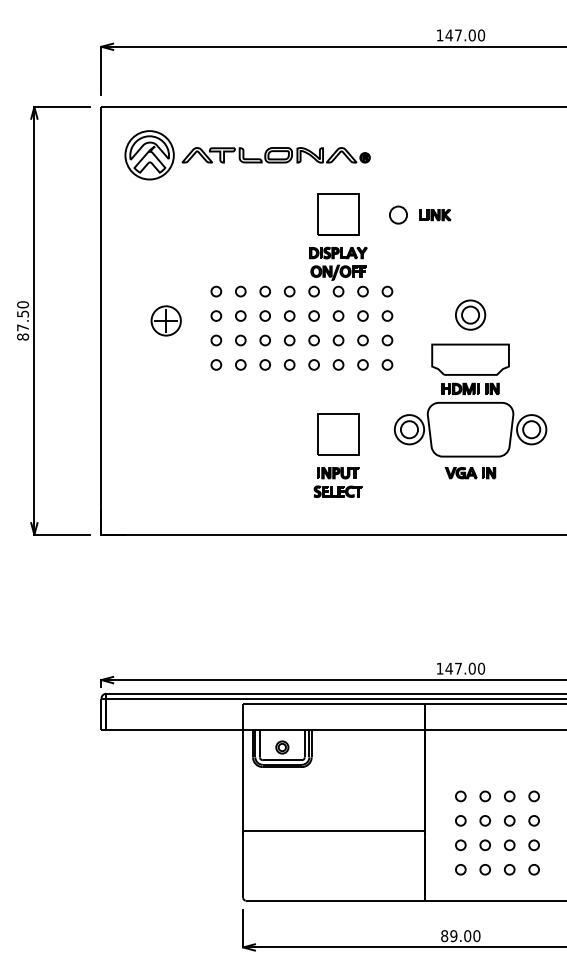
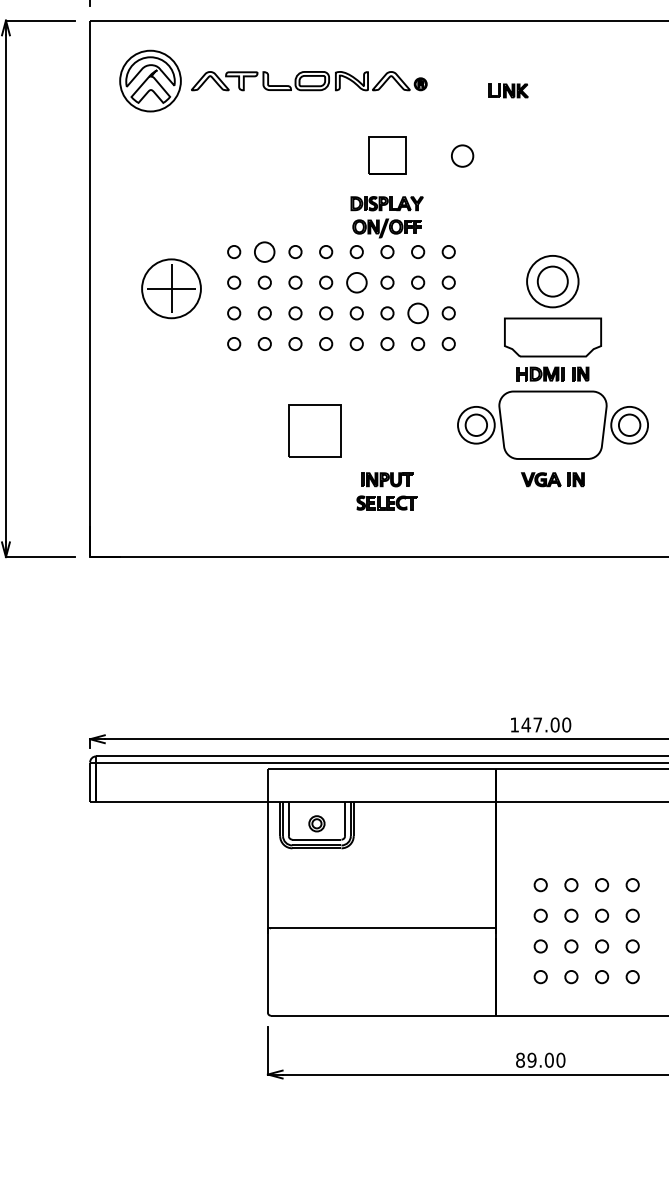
part: (338, 214) -> (387, 155), size x0.7
part: (435, 215) -> (509, 91), moved
part: (240, 291) -> (264, 251), size x1.6
part: (470, 314) -> (552, 280), size x1.4
part: (313, 315) -> (356, 282), size x1.6
part: (165, 320) -> (170, 288), size x1.6
part: (362, 340) -> (417, 313), size x1.6
part: (338, 434) -> (314, 431), moved

